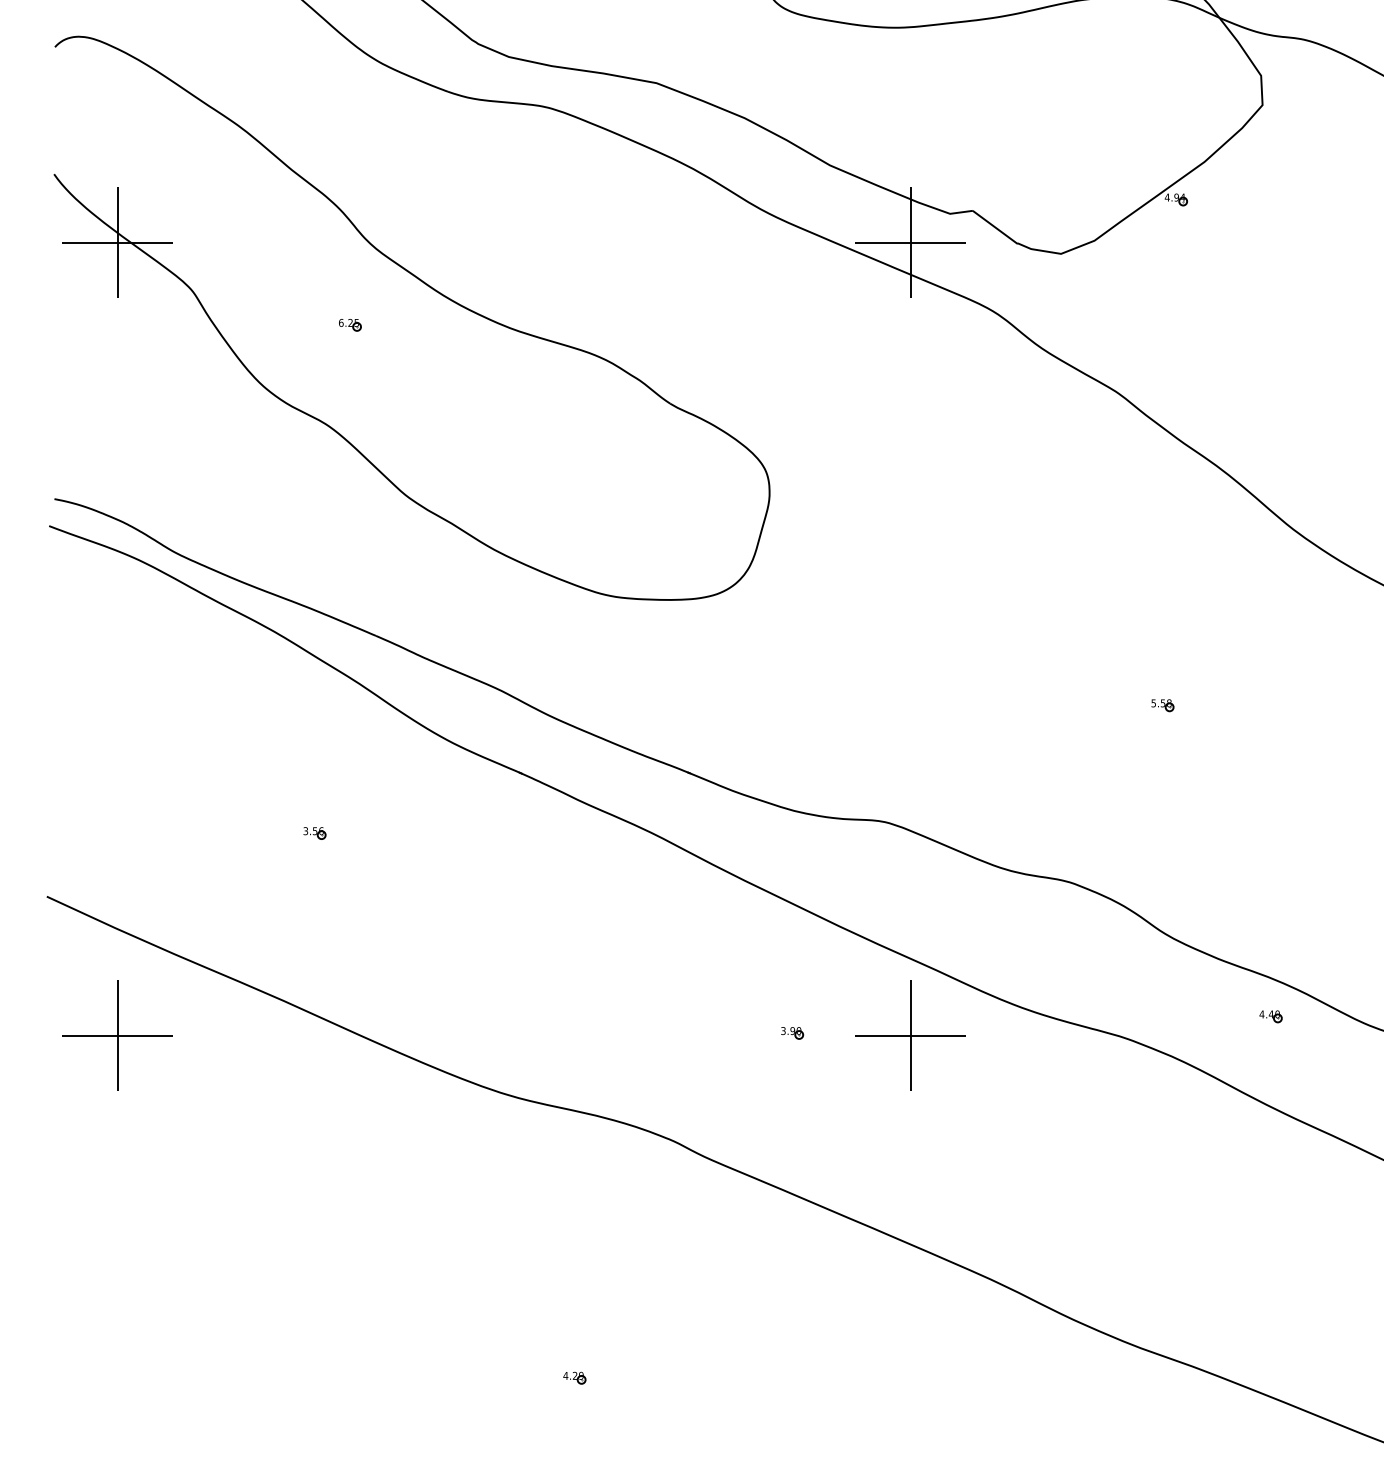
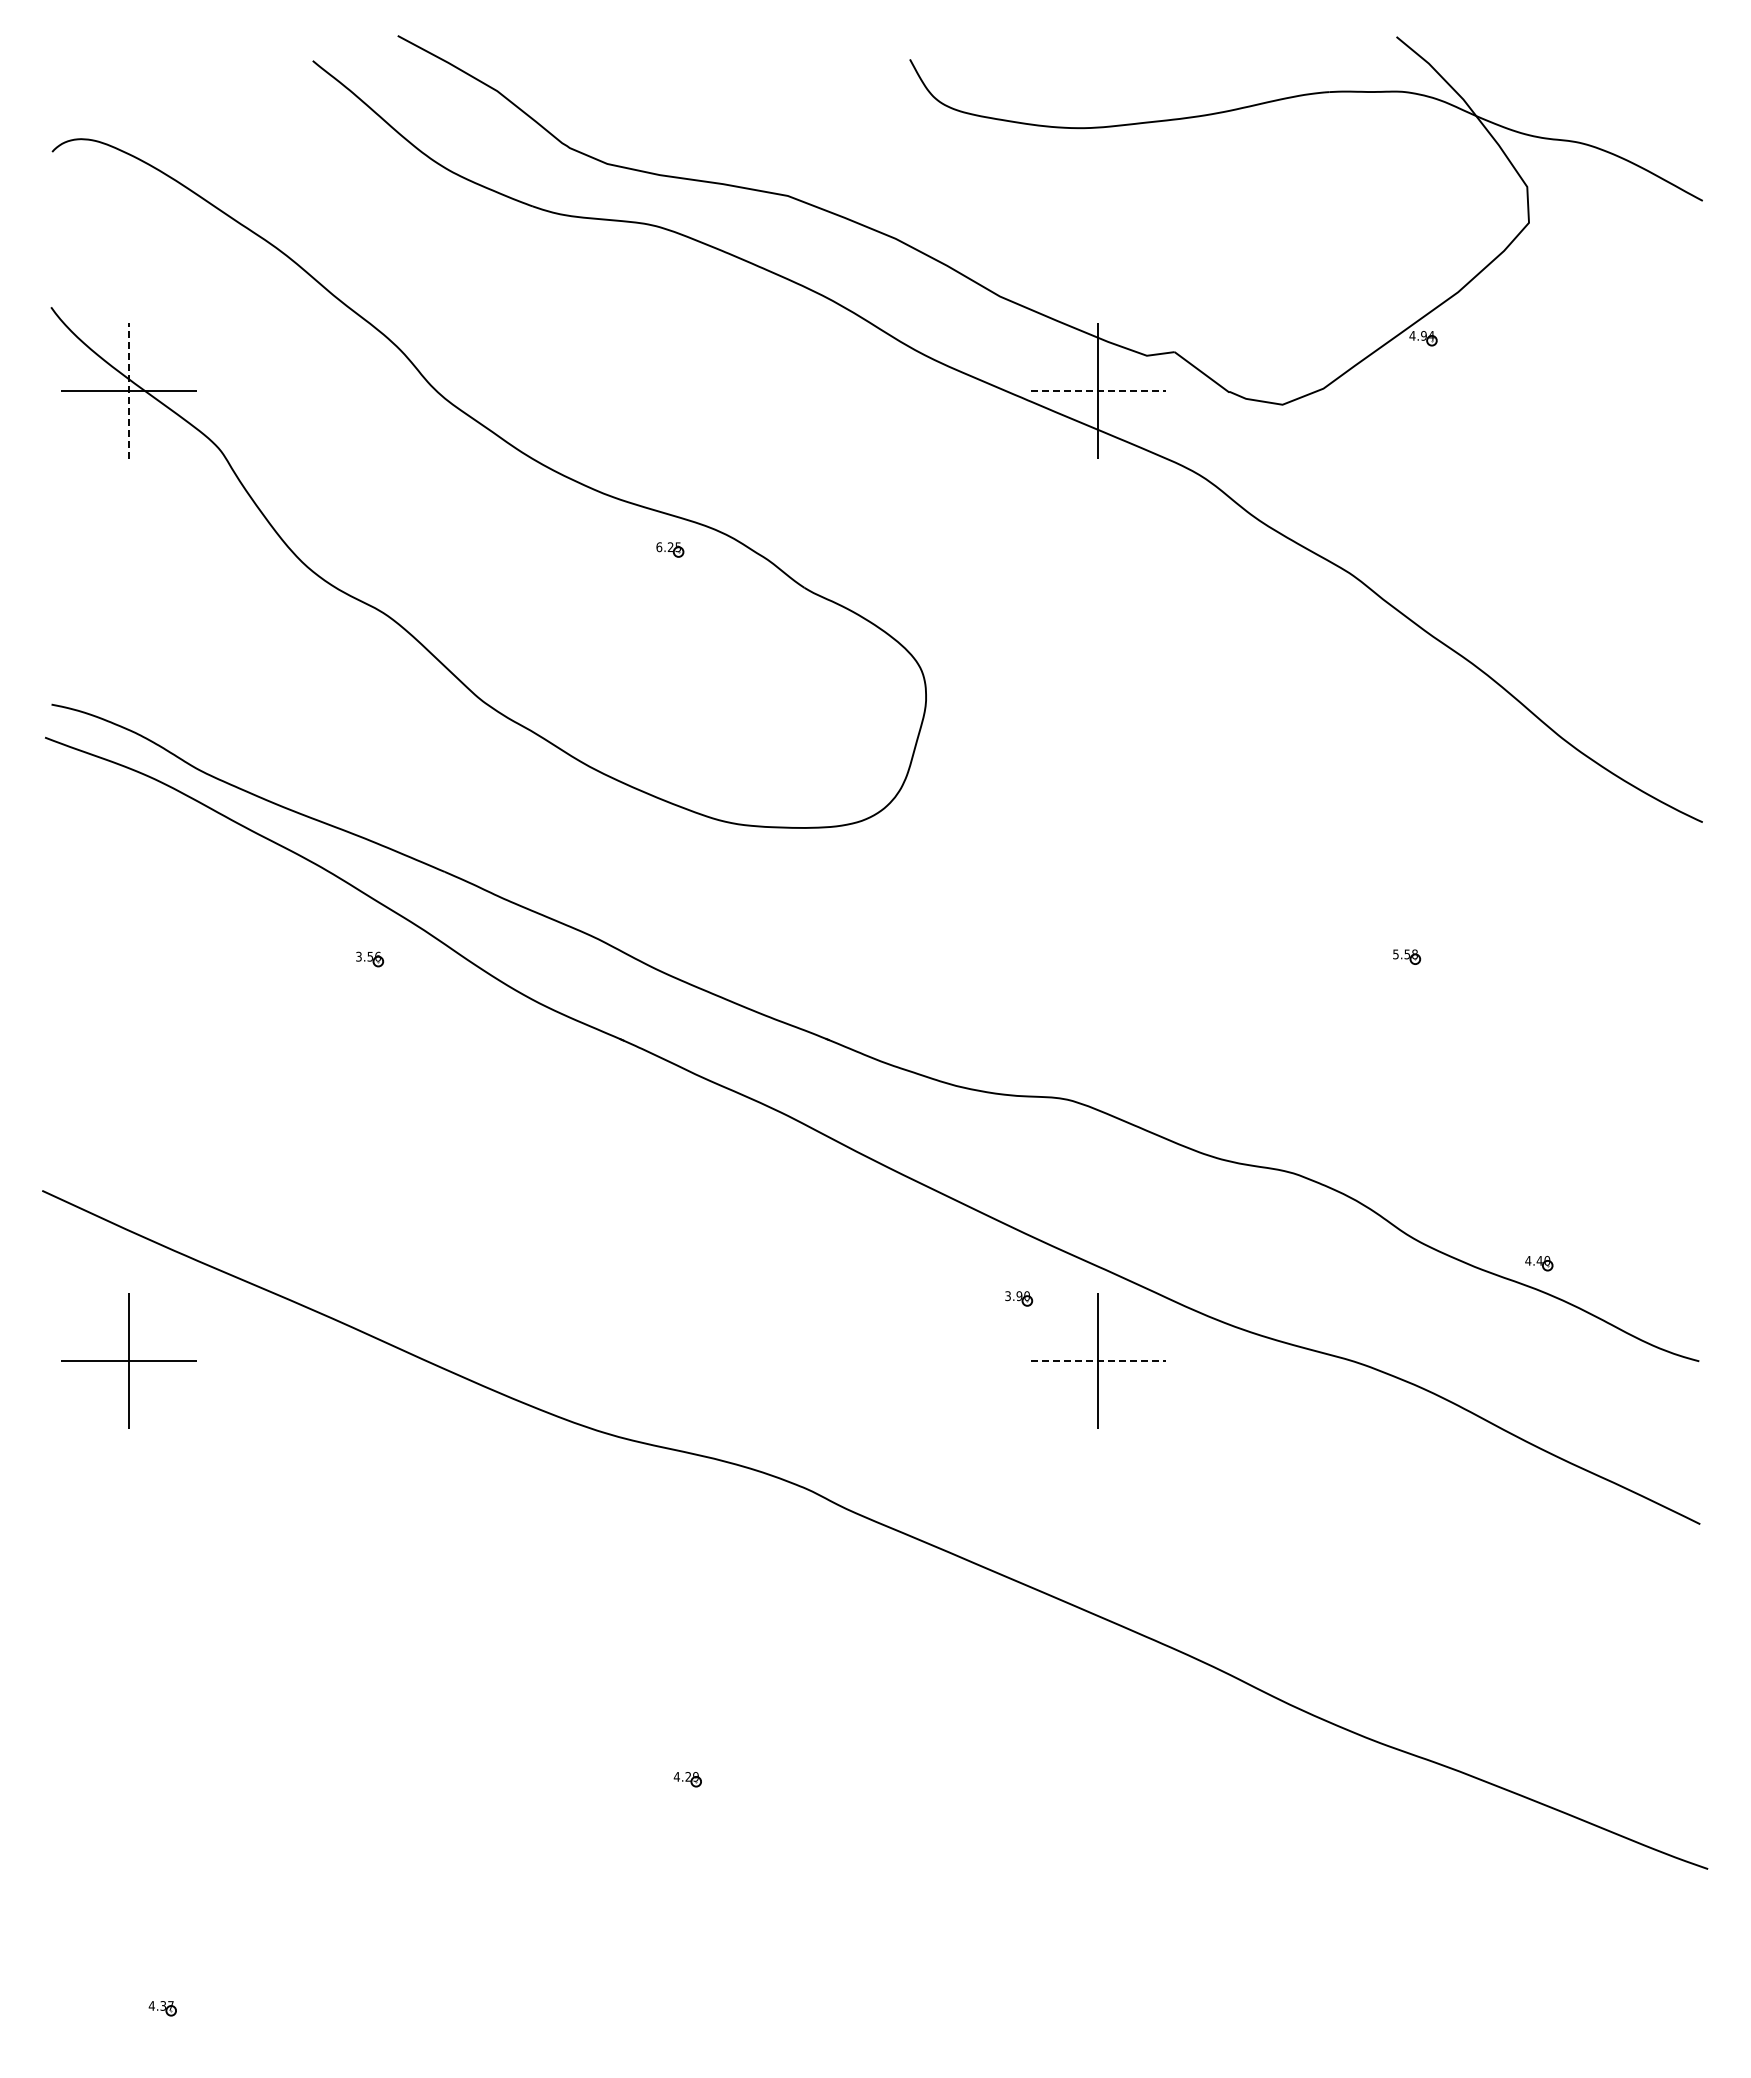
line: (117, 242) -> (128, 390), solid -> dashed
line: (910, 242) -> (1098, 390), solid -> dashed
part: (350, 324) -> (670, 549), moved
part: (315, 833) -> (370, 959), moved
part: (1271, 1016) -> (1539, 1263), moved
part: (792, 1032) -> (1019, 1298), moved
line: (910, 1035) -> (1098, 1360), solid -> dashed

